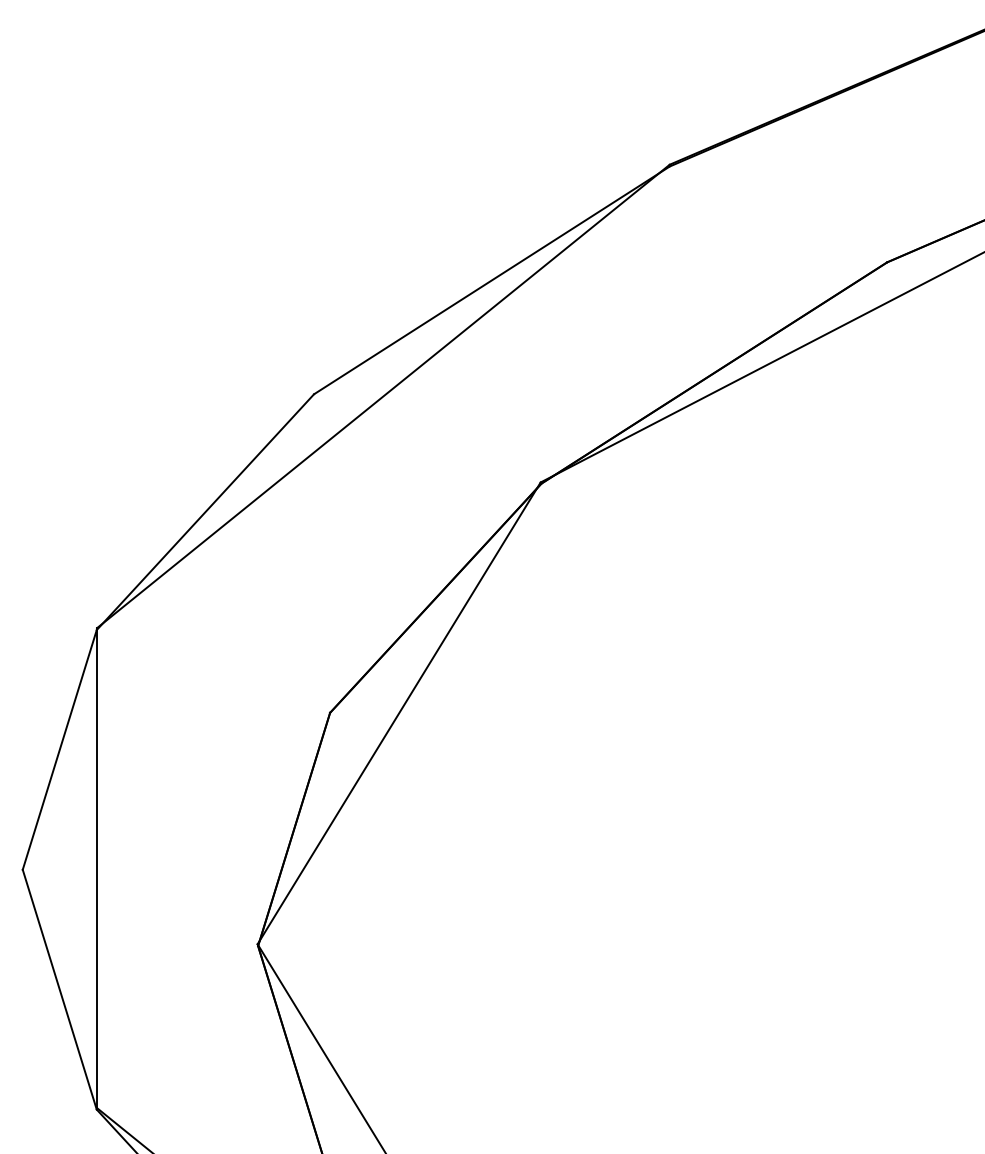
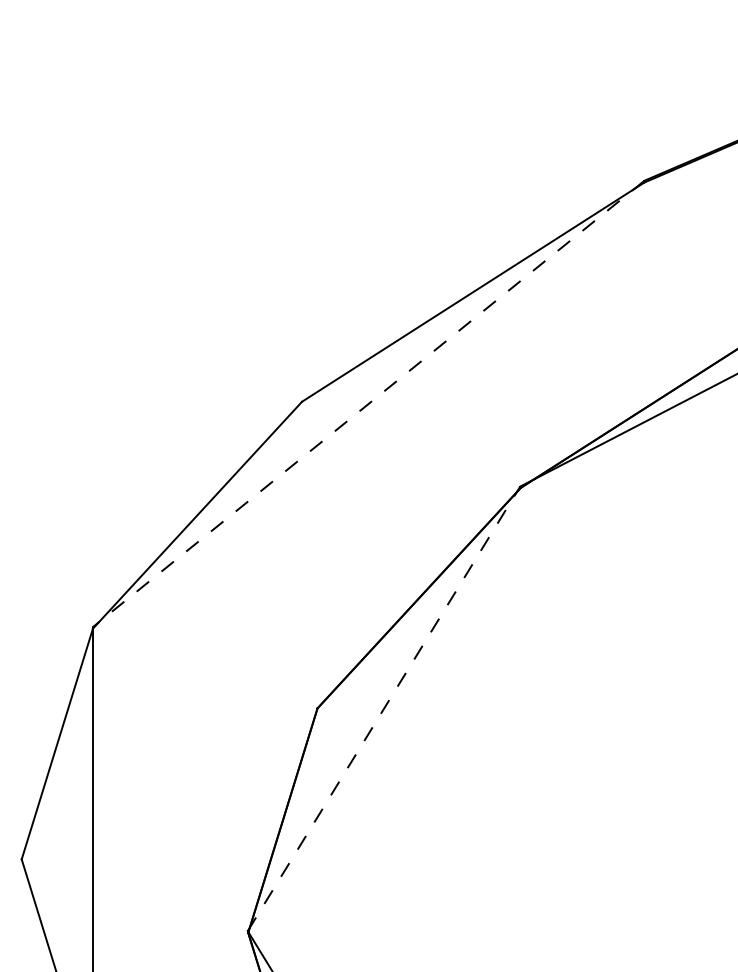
line: (383, 396) -> (368, 403), solid -> dashed
line: (399, 713) -> (384, 708), solid -> dashed

